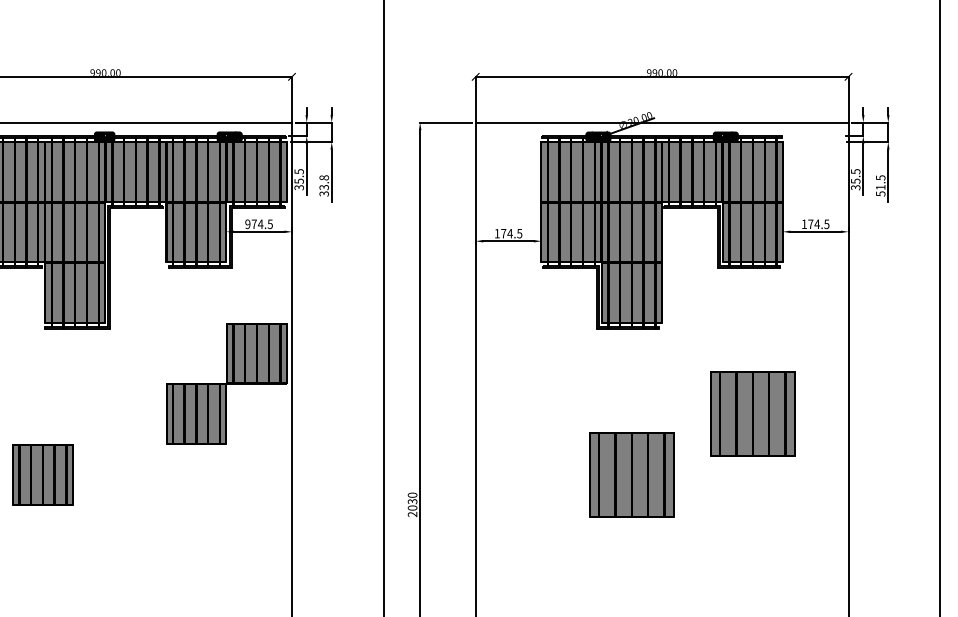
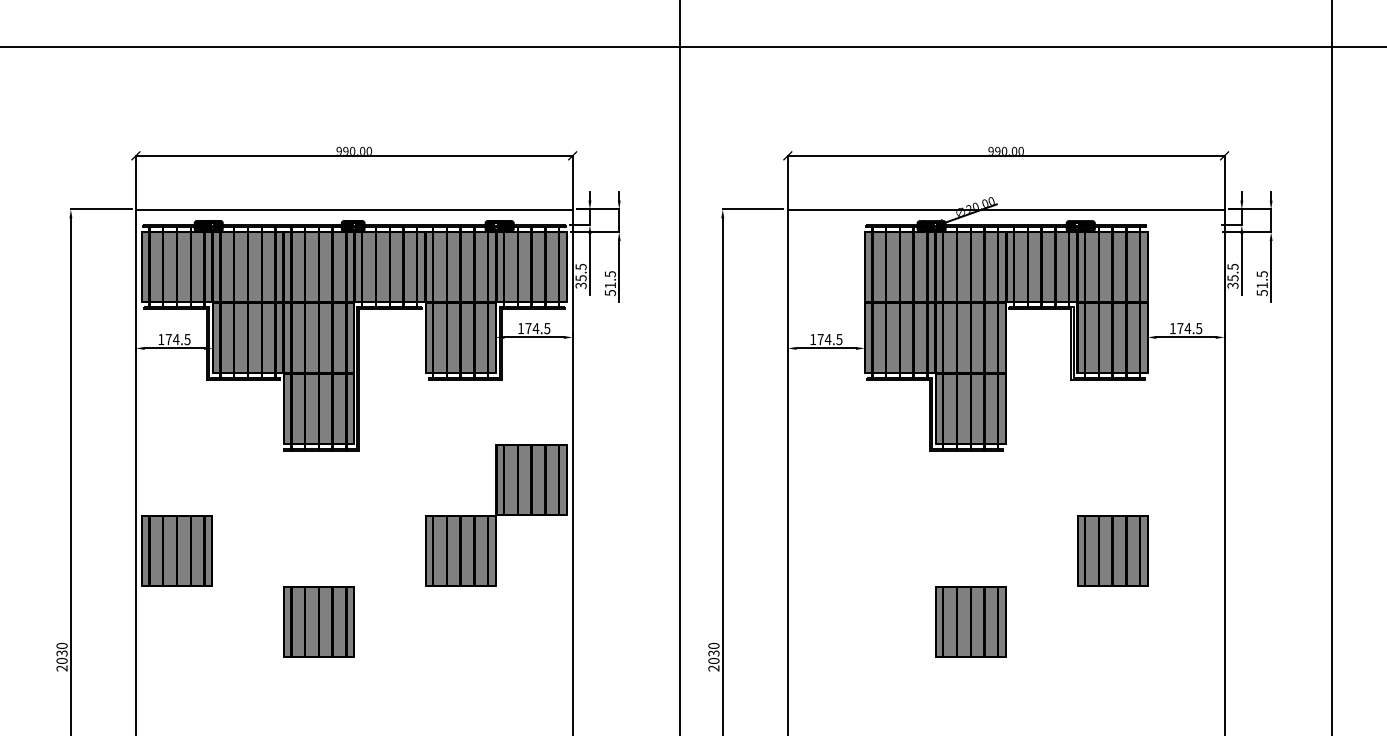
text: (324, 185) -> (610, 283), 33.8 -> 51.5
text: (247, 224) -> (520, 328), 974.5 -> 174.5
part: (752, 413) -> (1112, 550), size x0.71
part: (42, 474) -> (318, 621), moved
part: (631, 474) -> (970, 621), size x0.71

